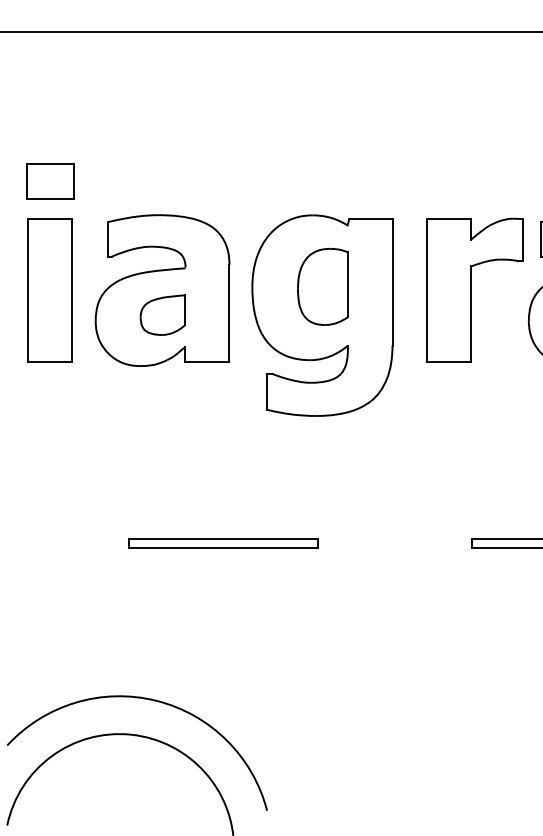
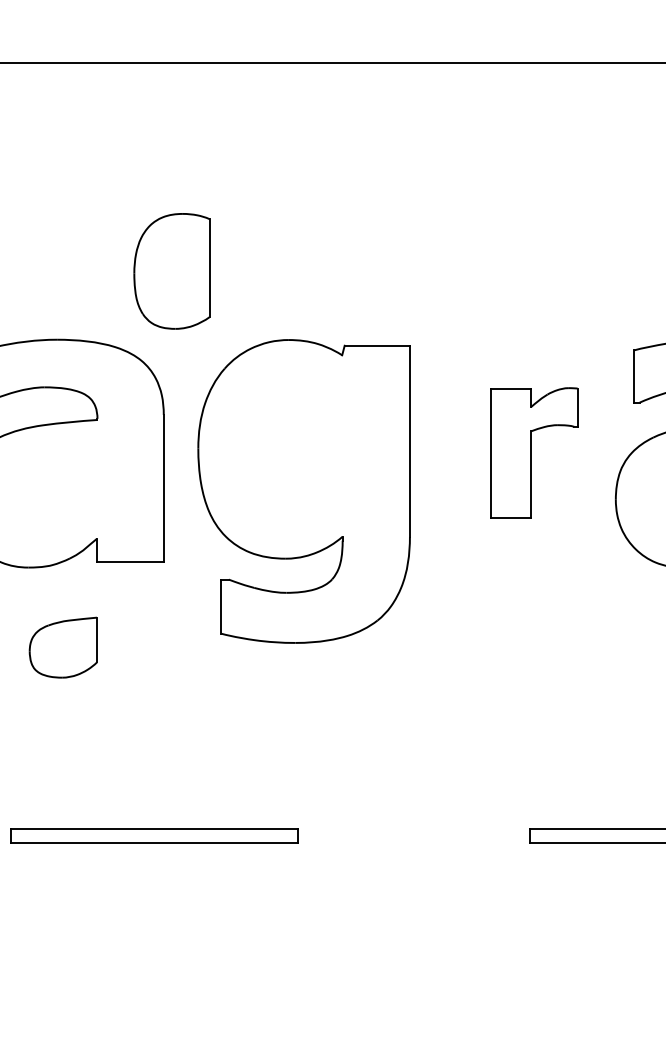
part: (322, 286) -> (171, 270), moved
part: (474, 289) -> (533, 451), size x0.6
part: (162, 314) -> (62, 646), moved

